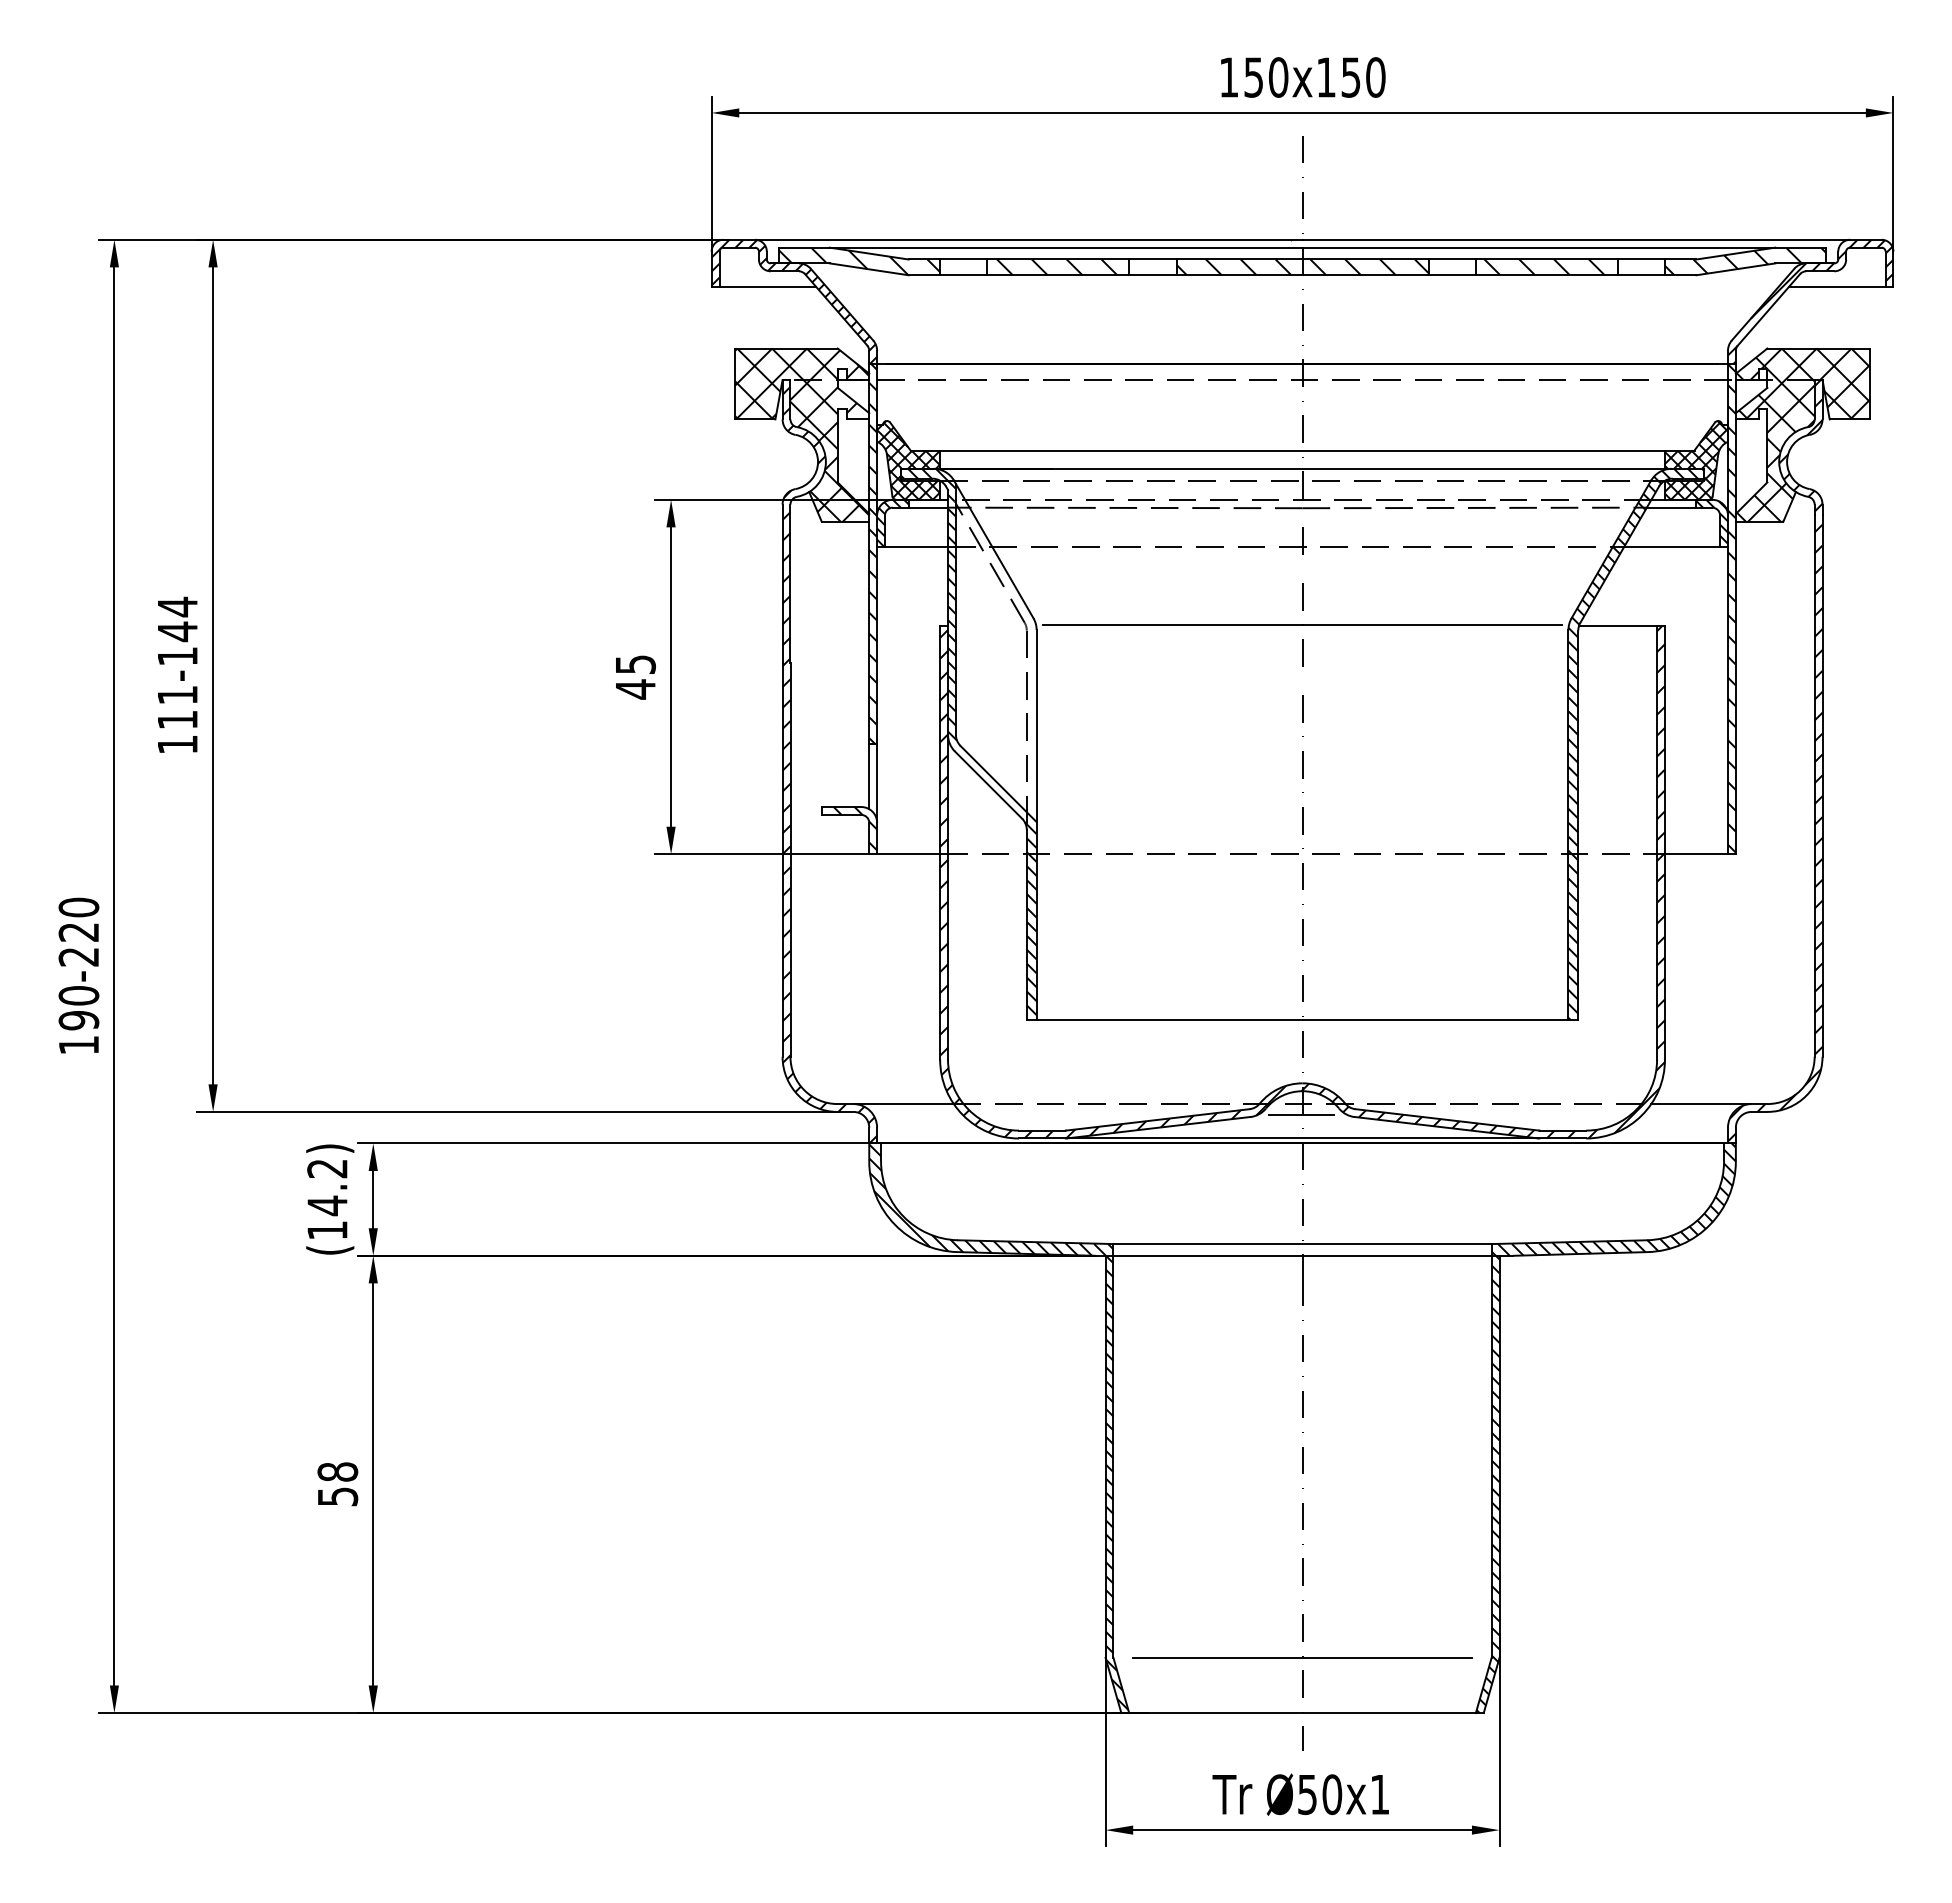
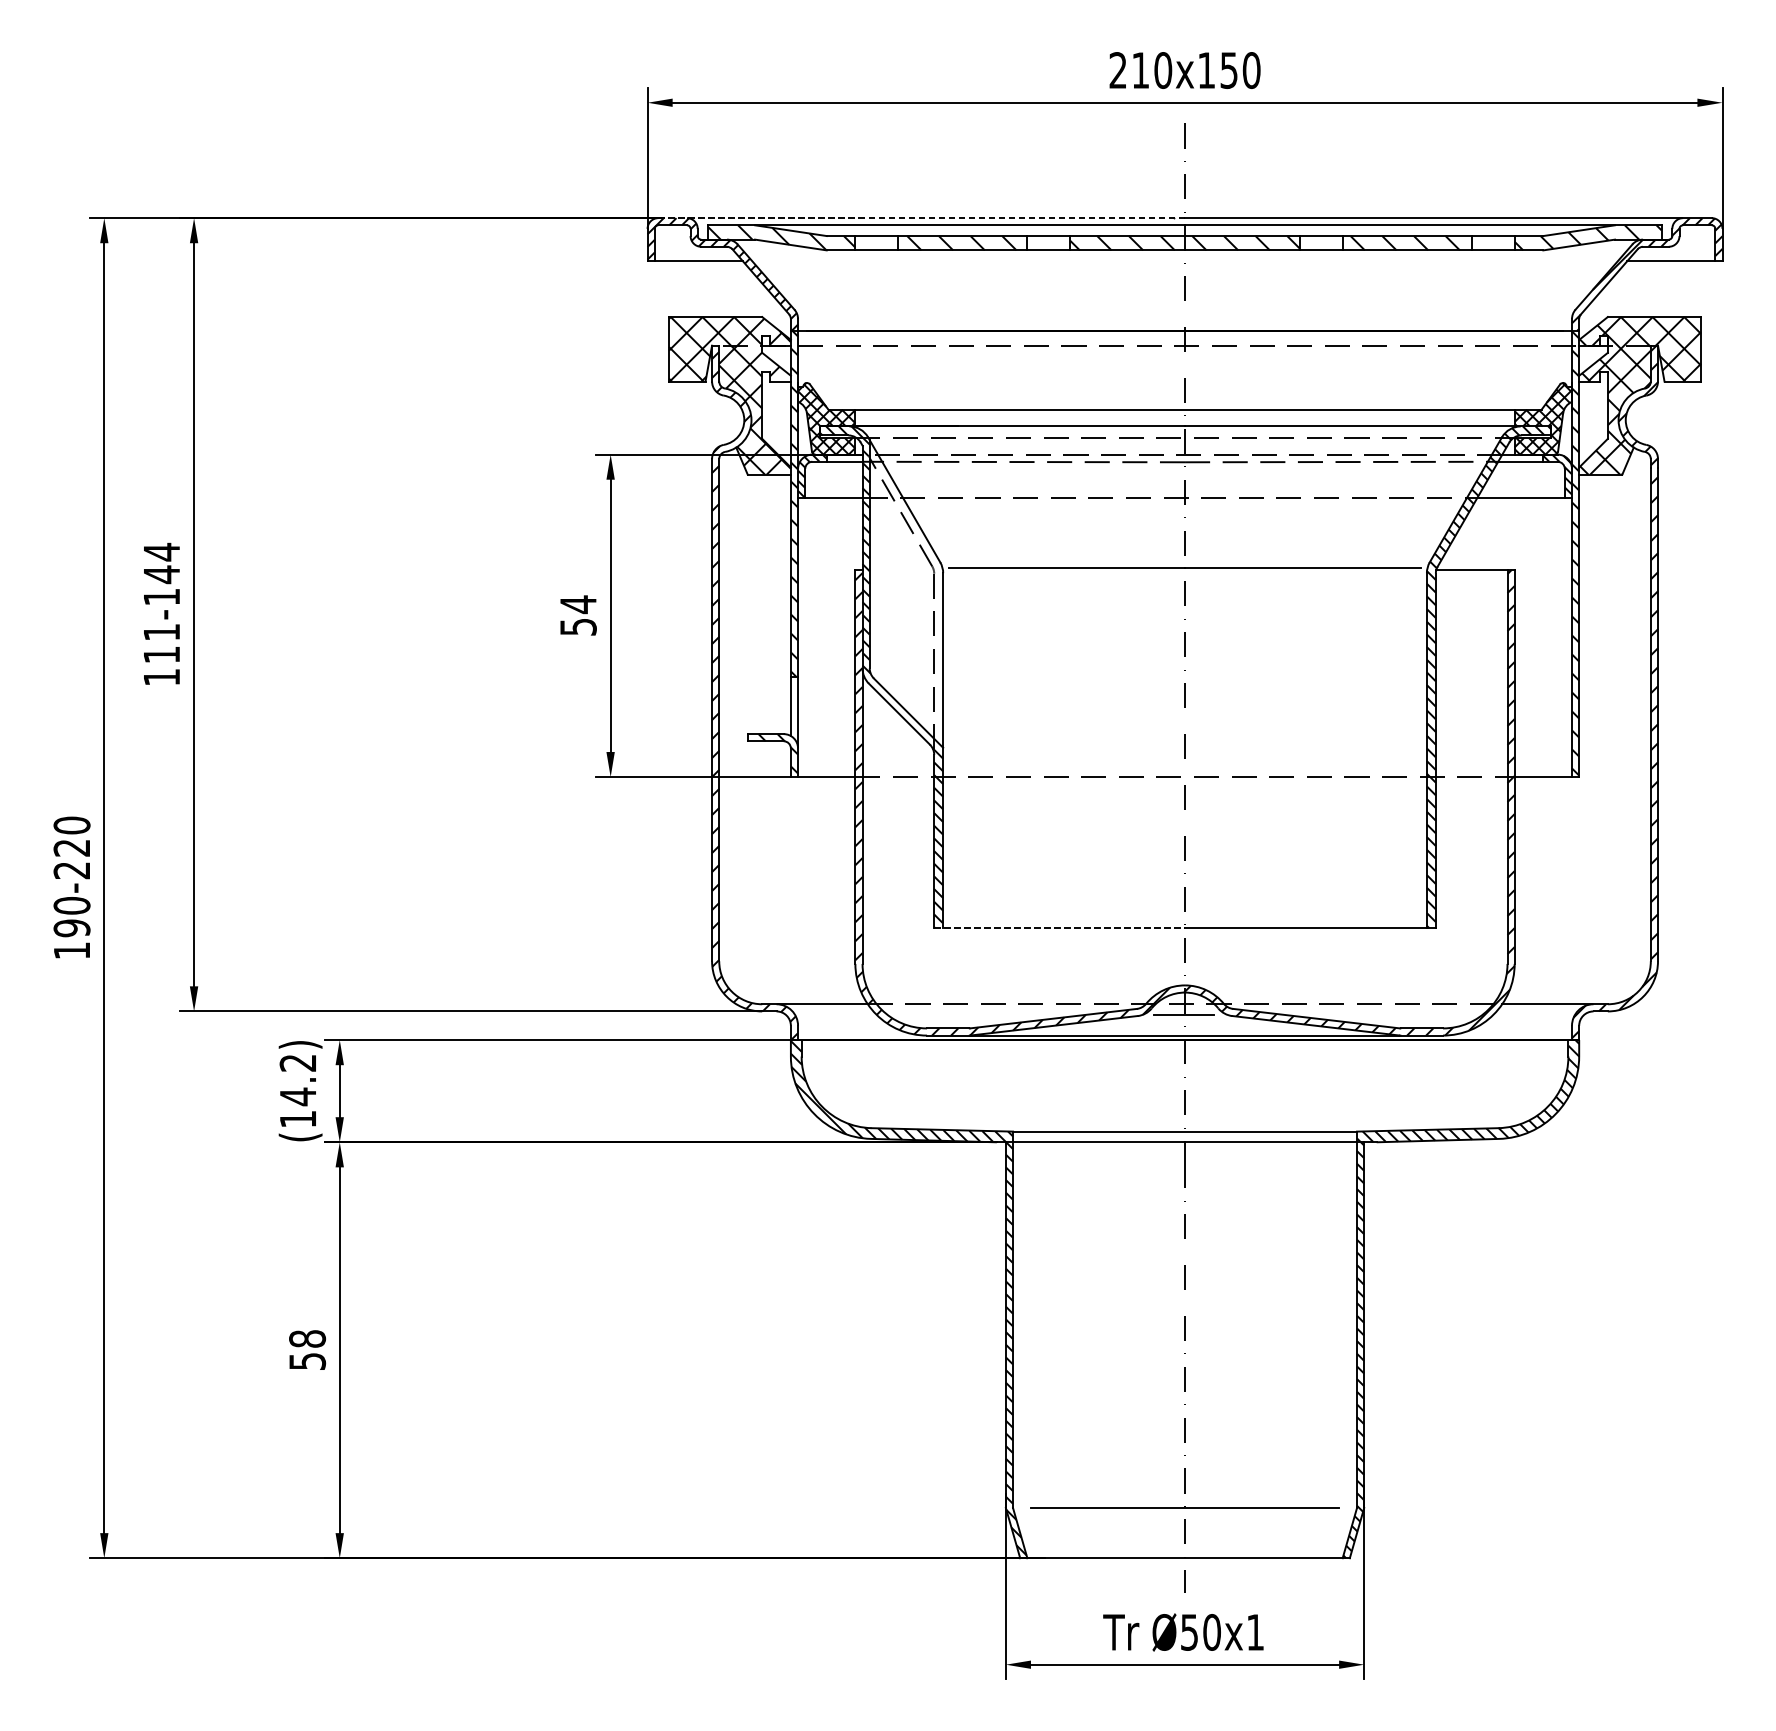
text: (1240, 77) -> (1128, 70), 150x150 -> 210x150
line: (1013, 239) -> (922, 217), solid -> dashed
text: (636, 676) -> (579, 615), 45 -> 54
line: (1164, 1020) -> (1059, 928), solid -> dashed

